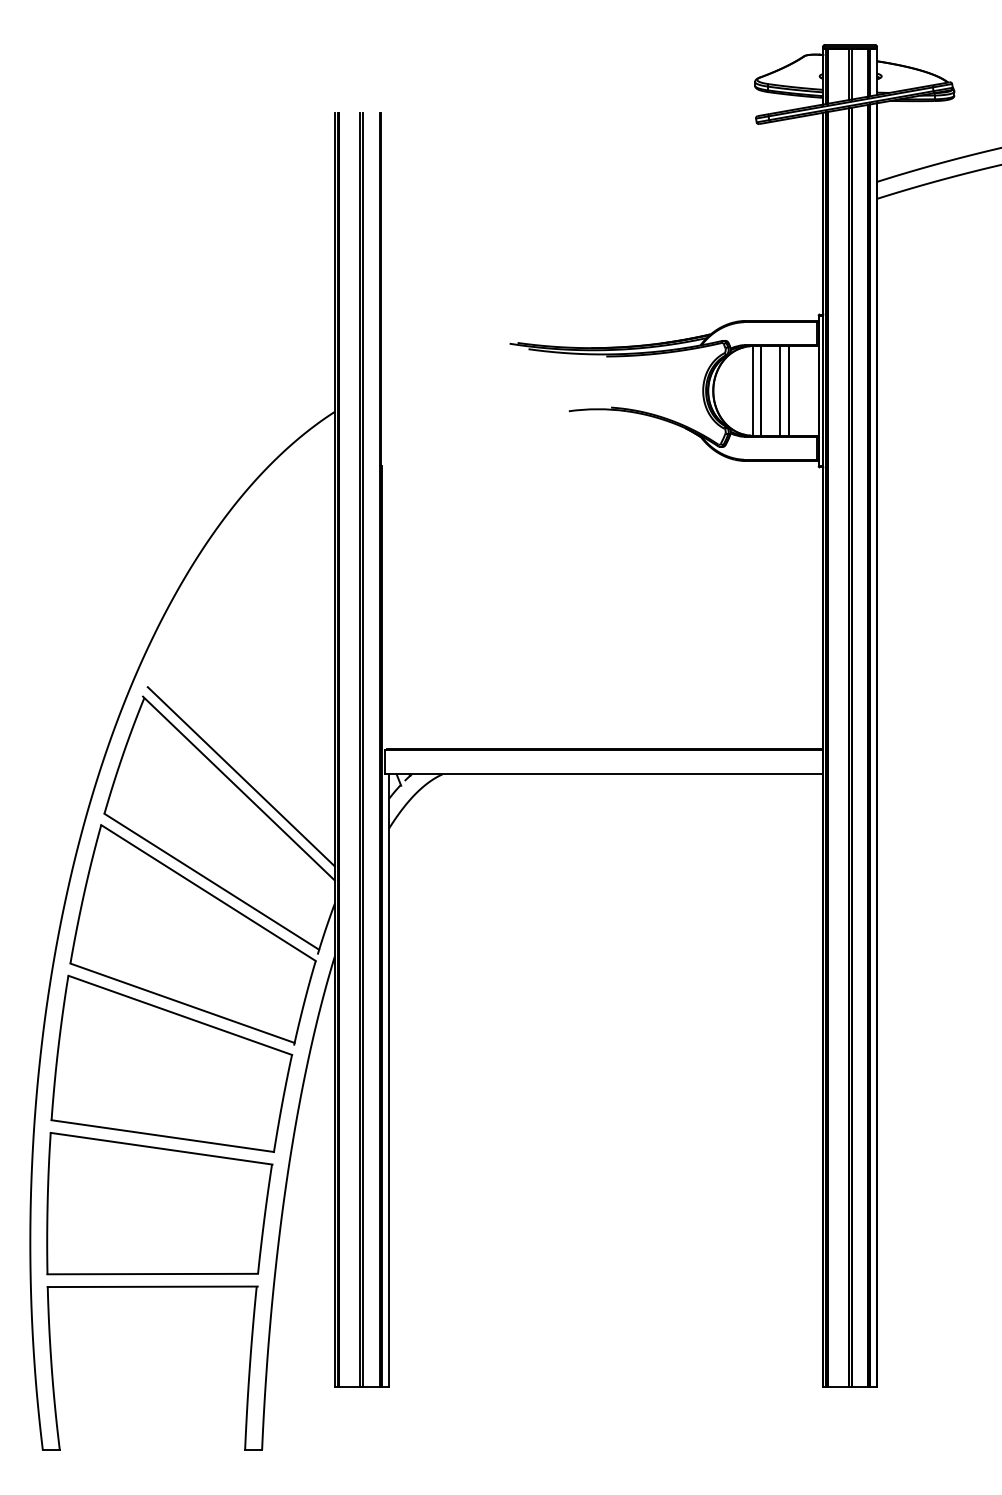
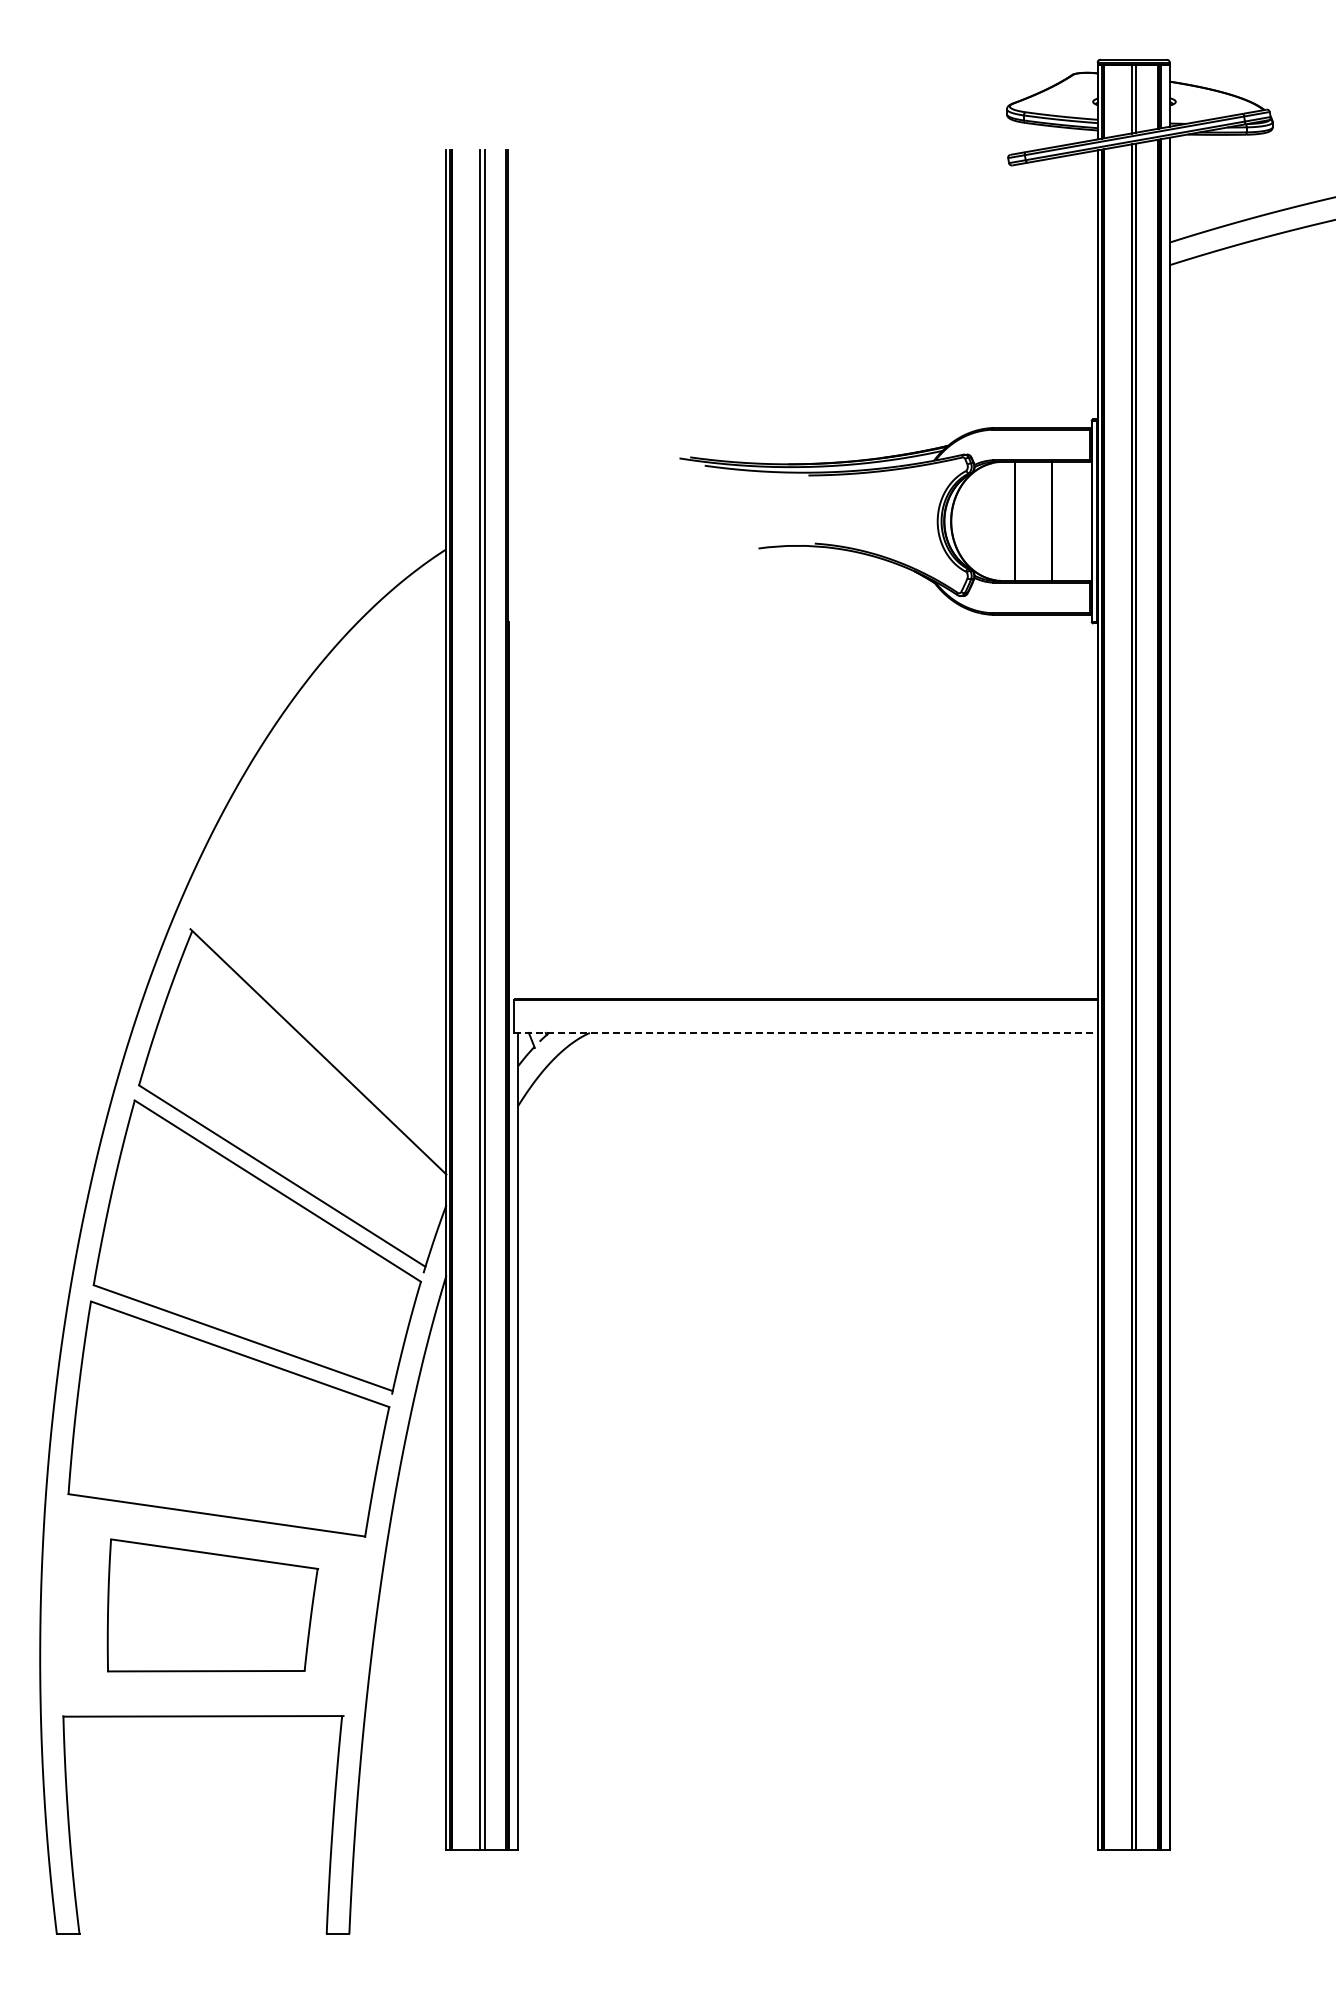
line: (752, 390) -> (1003, 520), removed
line: (780, 390) -> (1040, 520), removed
line: (604, 774) -> (806, 1032), solid -> dashed
line: (241, 776) -> (321, 1035), removed
part: (159, 1203) -> (212, 1605), size x0.7

